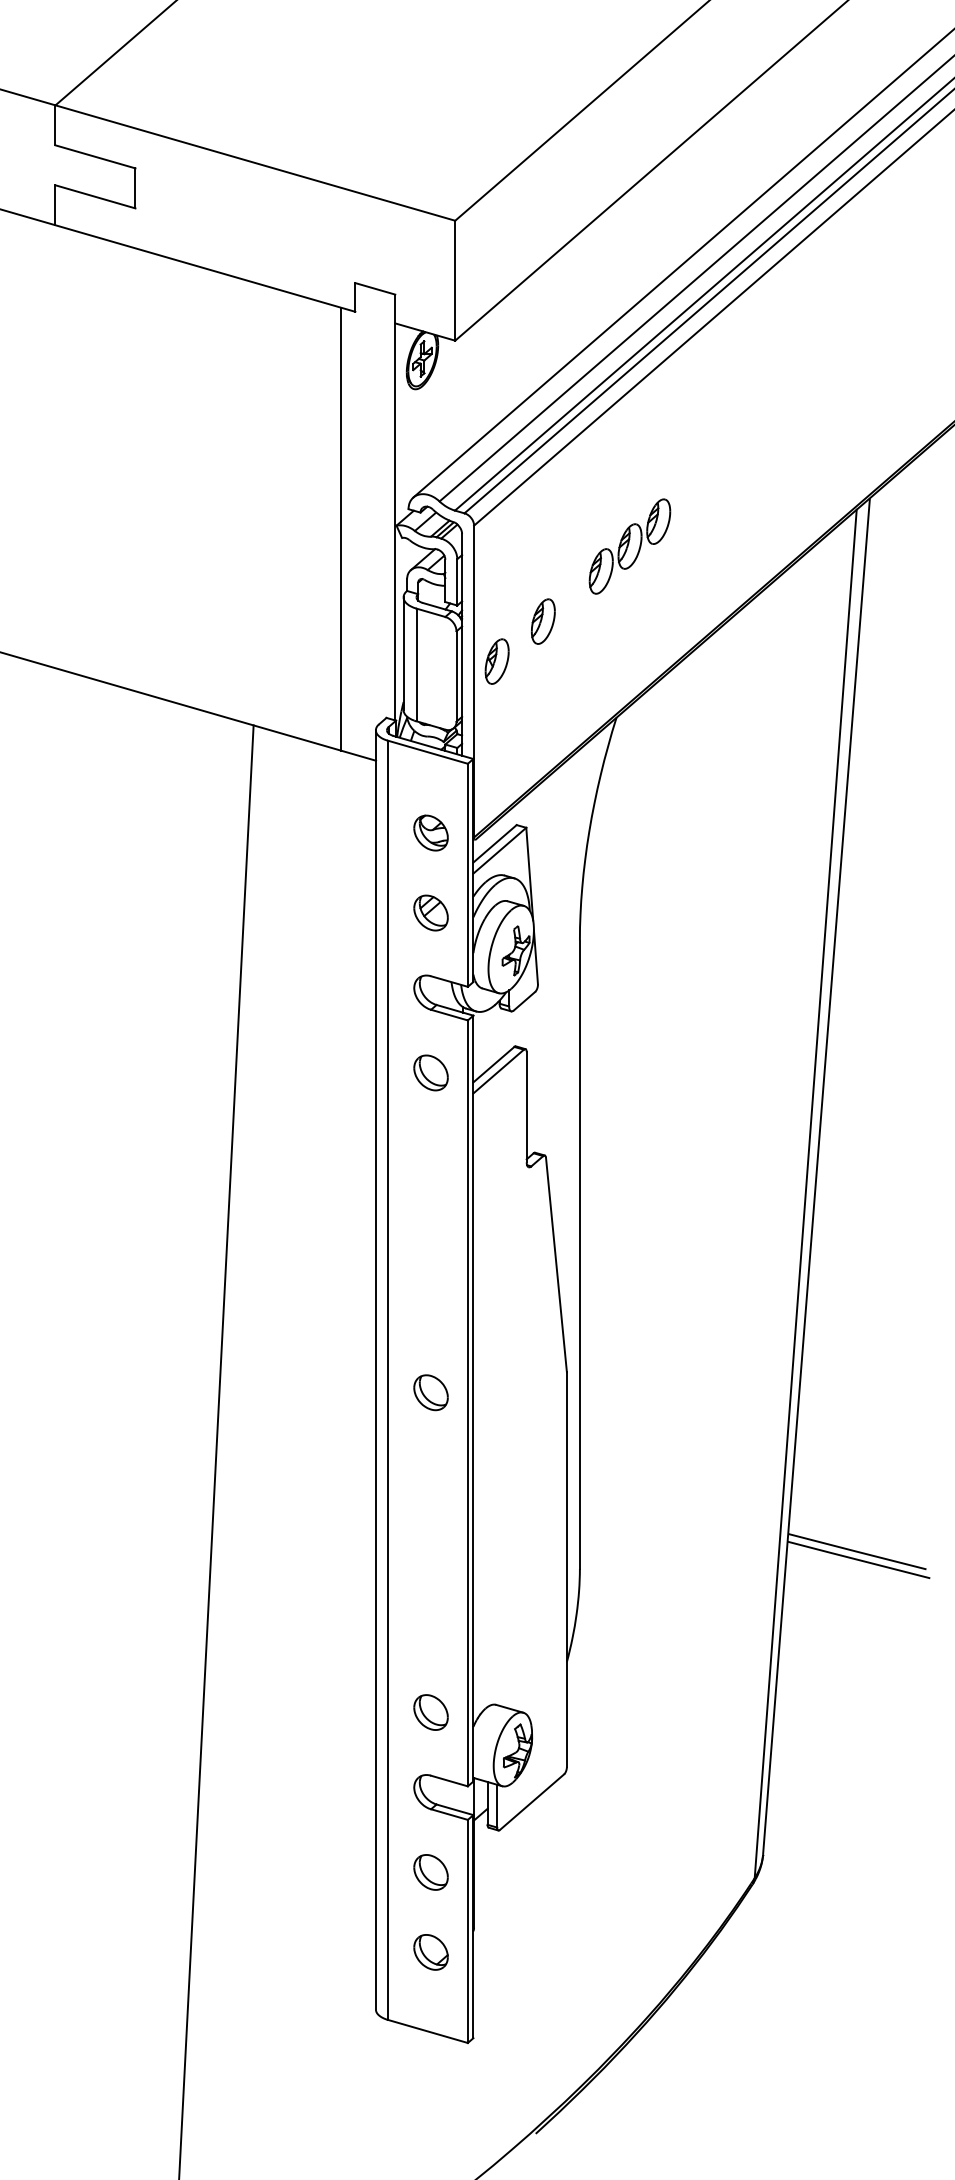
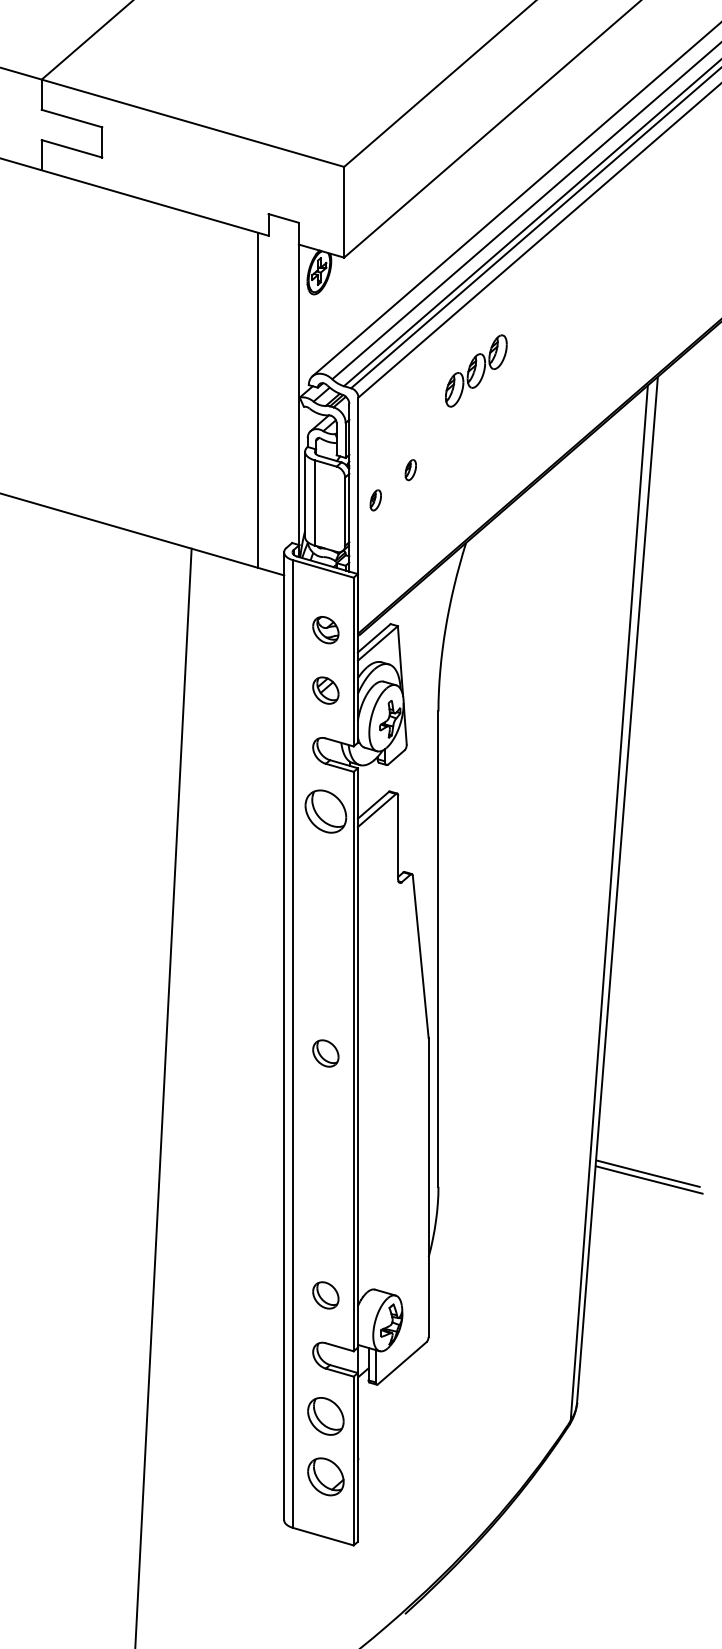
part: (629, 546) -> (475, 370), moved
part: (543, 621) -> (410, 470), size x0.6
part: (496, 661) -> (375, 500), size x0.6
part: (430, 1072) -> (325, 811), size x1.6
part: (430, 1872) -> (325, 1416), size x1.4
part: (430, 1952) -> (325, 1476), size x1.4

